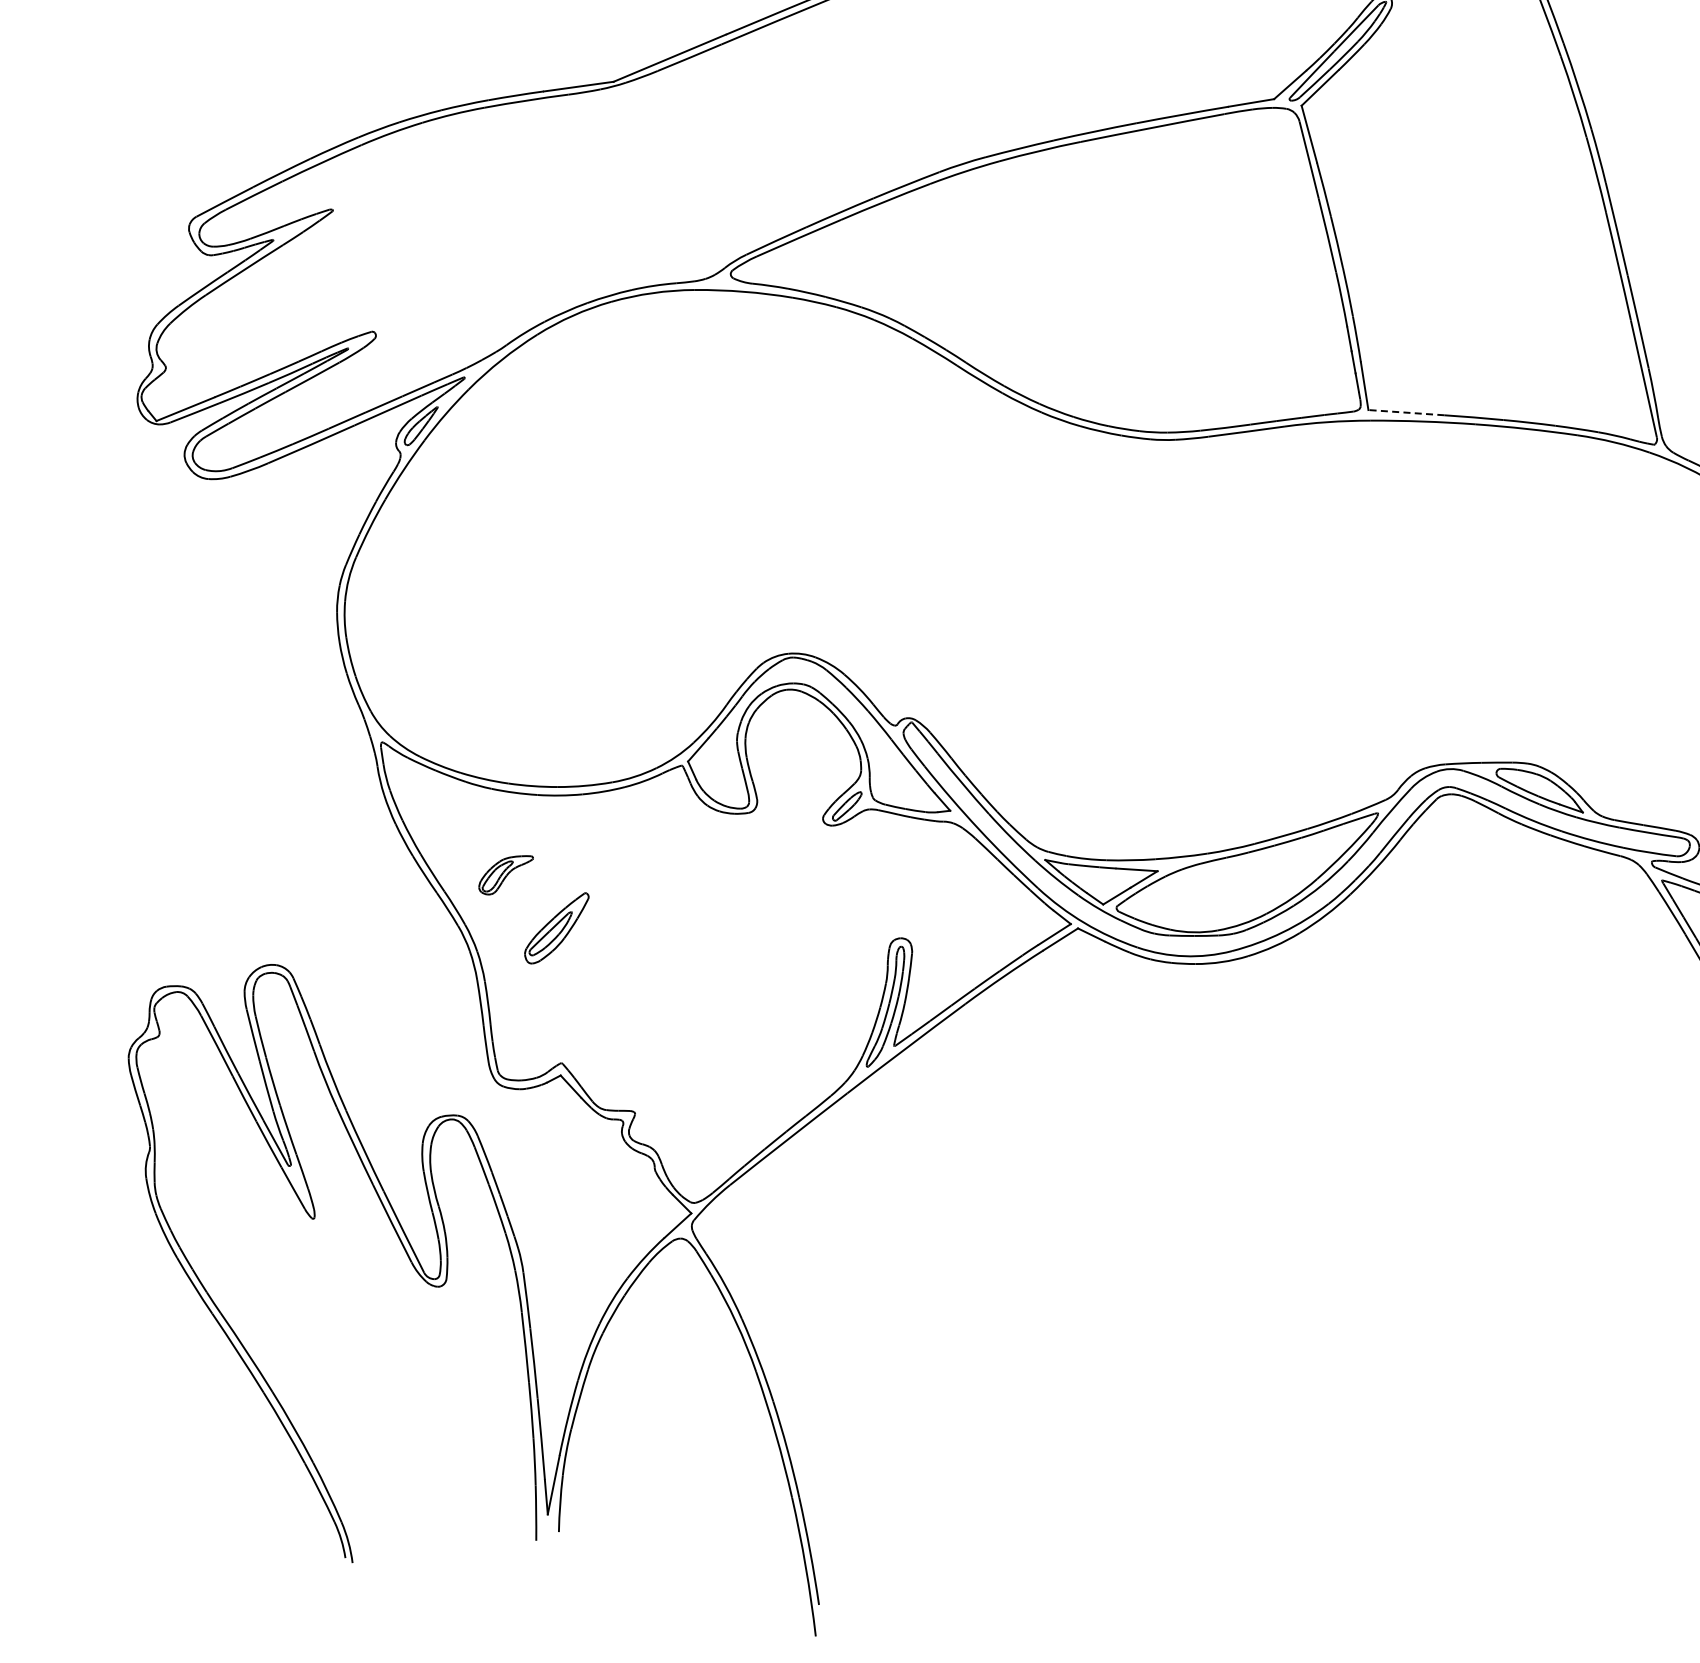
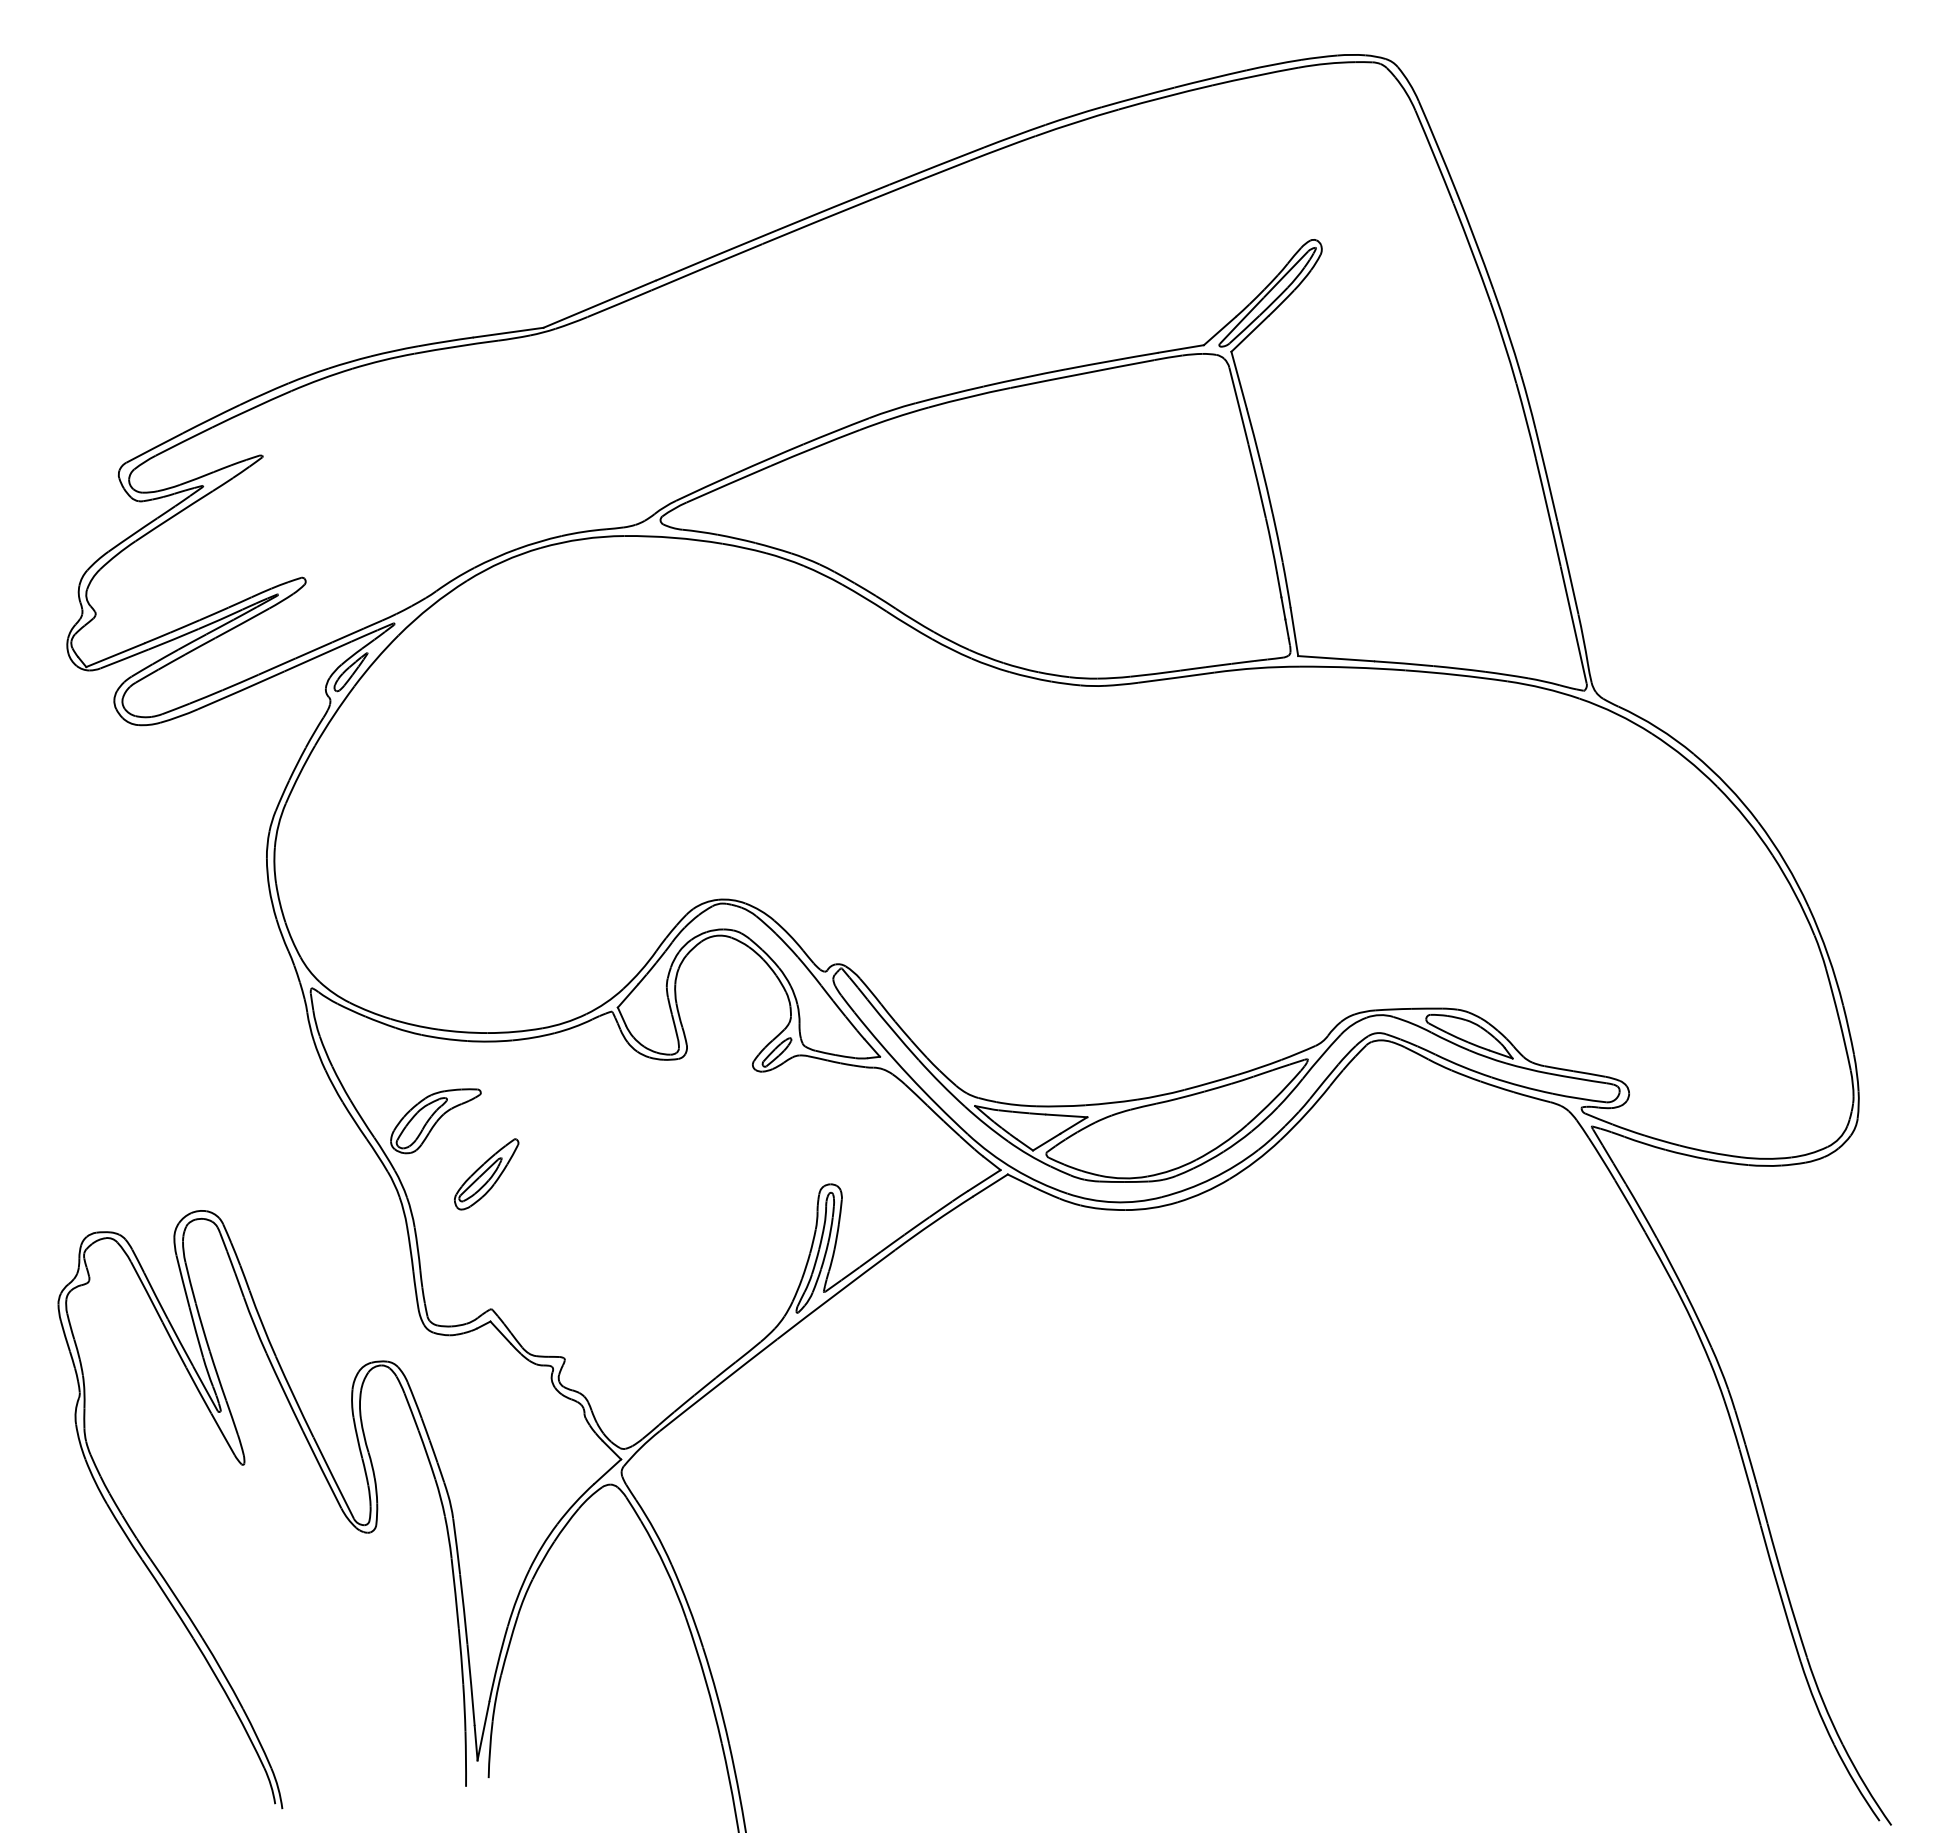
line: (1405, 412) -> (1335, 658), dashed -> solid
part: (505, 875) -> (435, 1121), size x1.67

